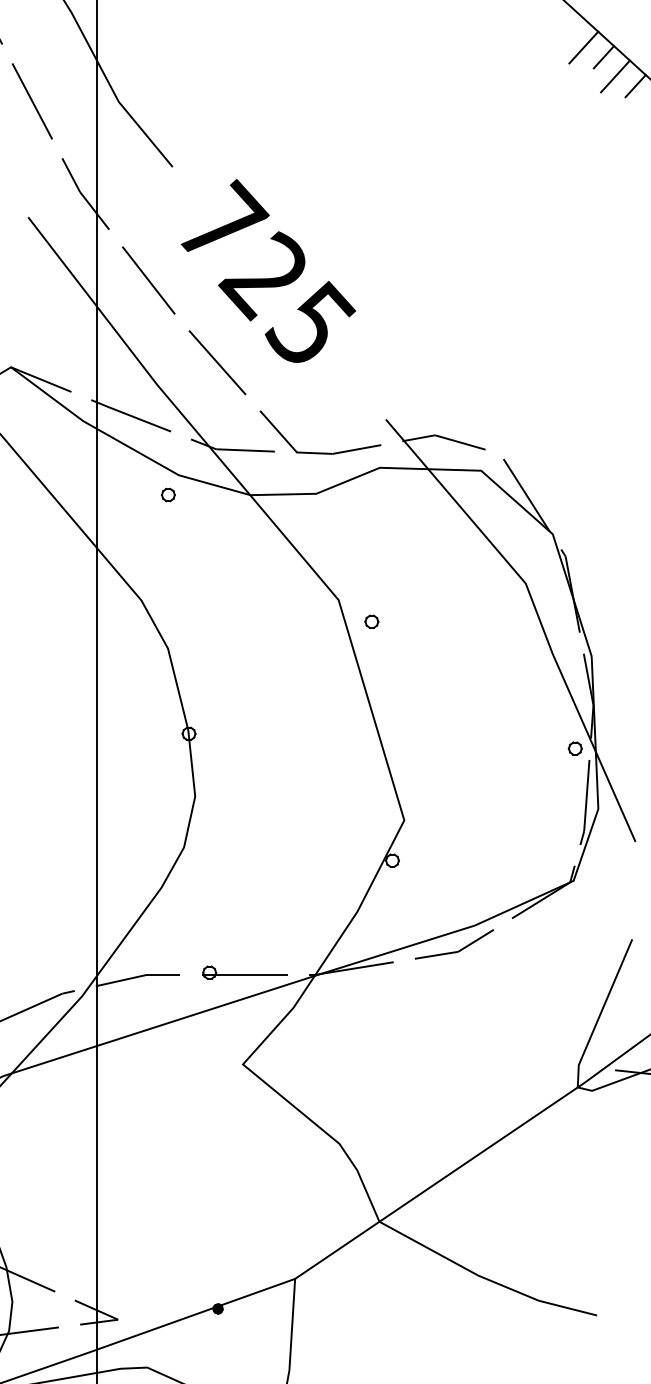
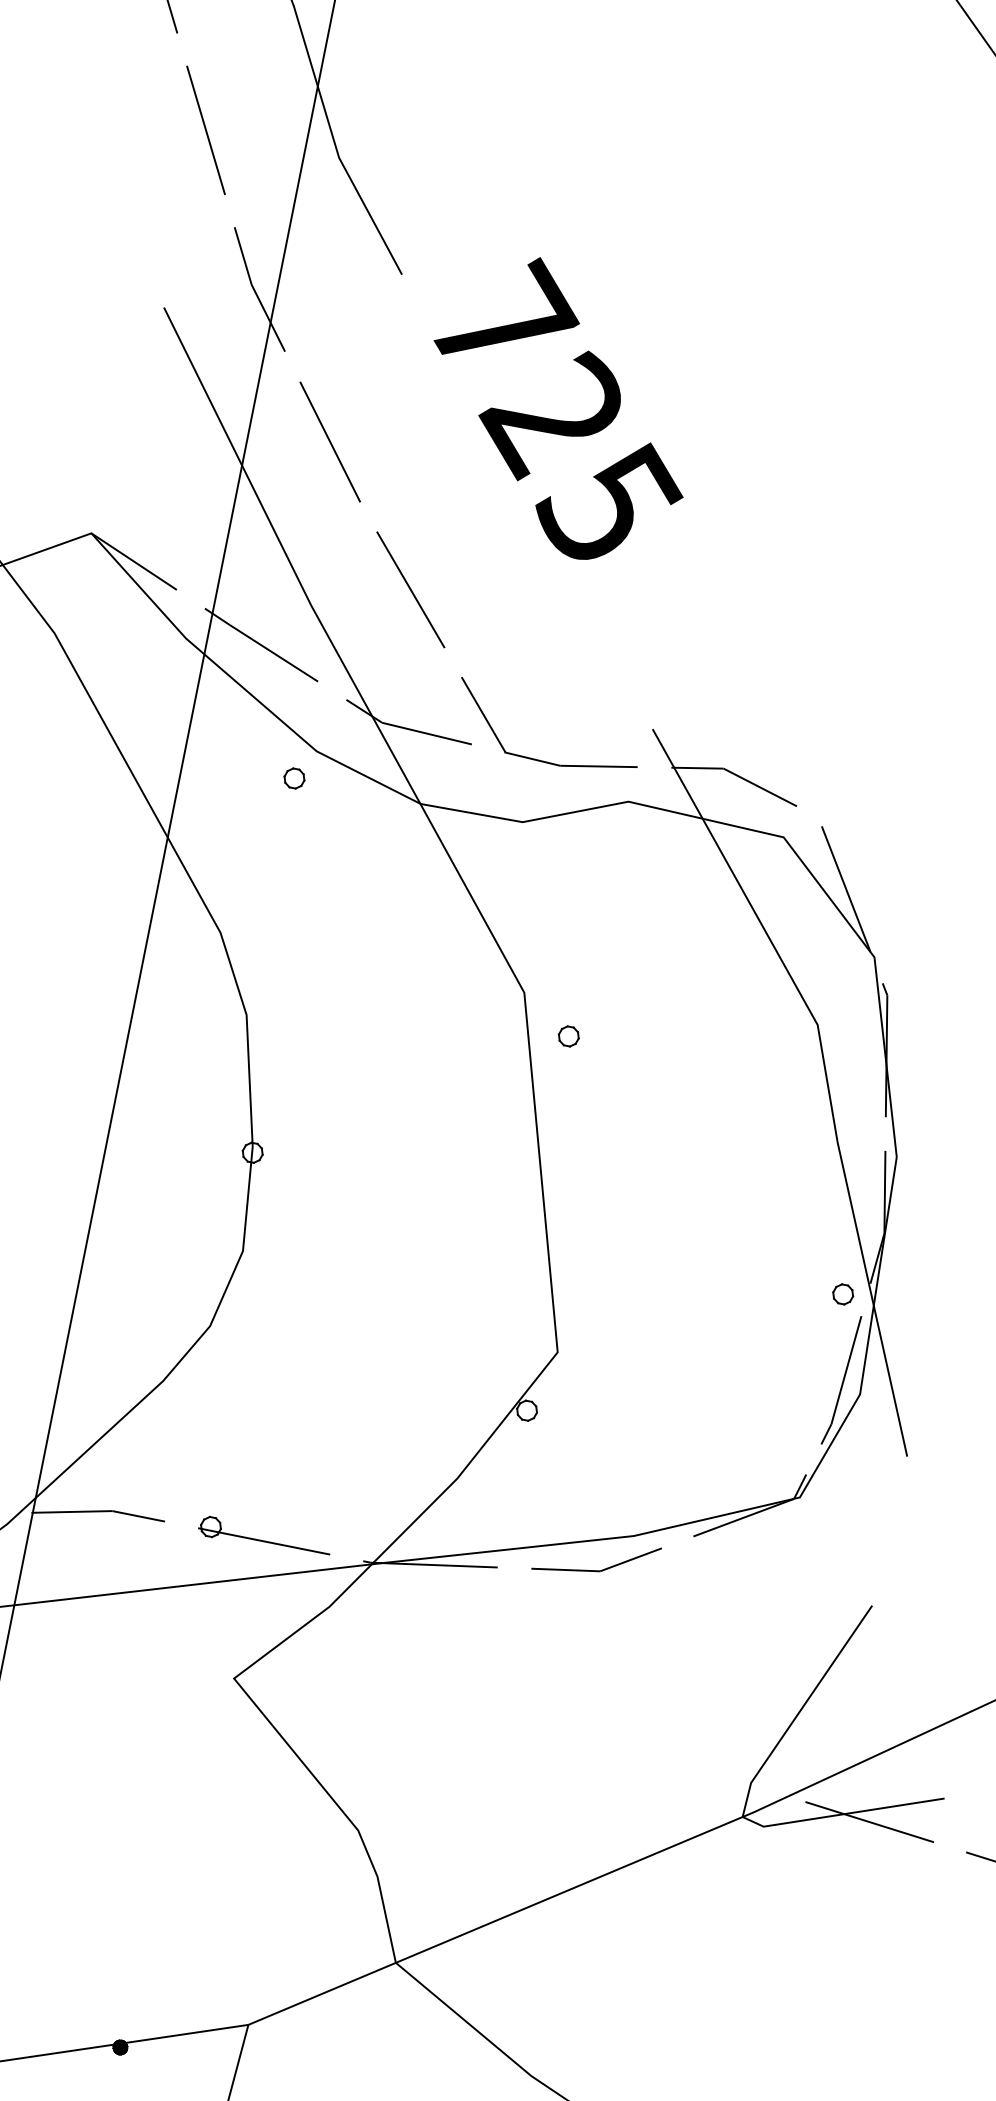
text: (267, 270) -> (559, 407), moved

